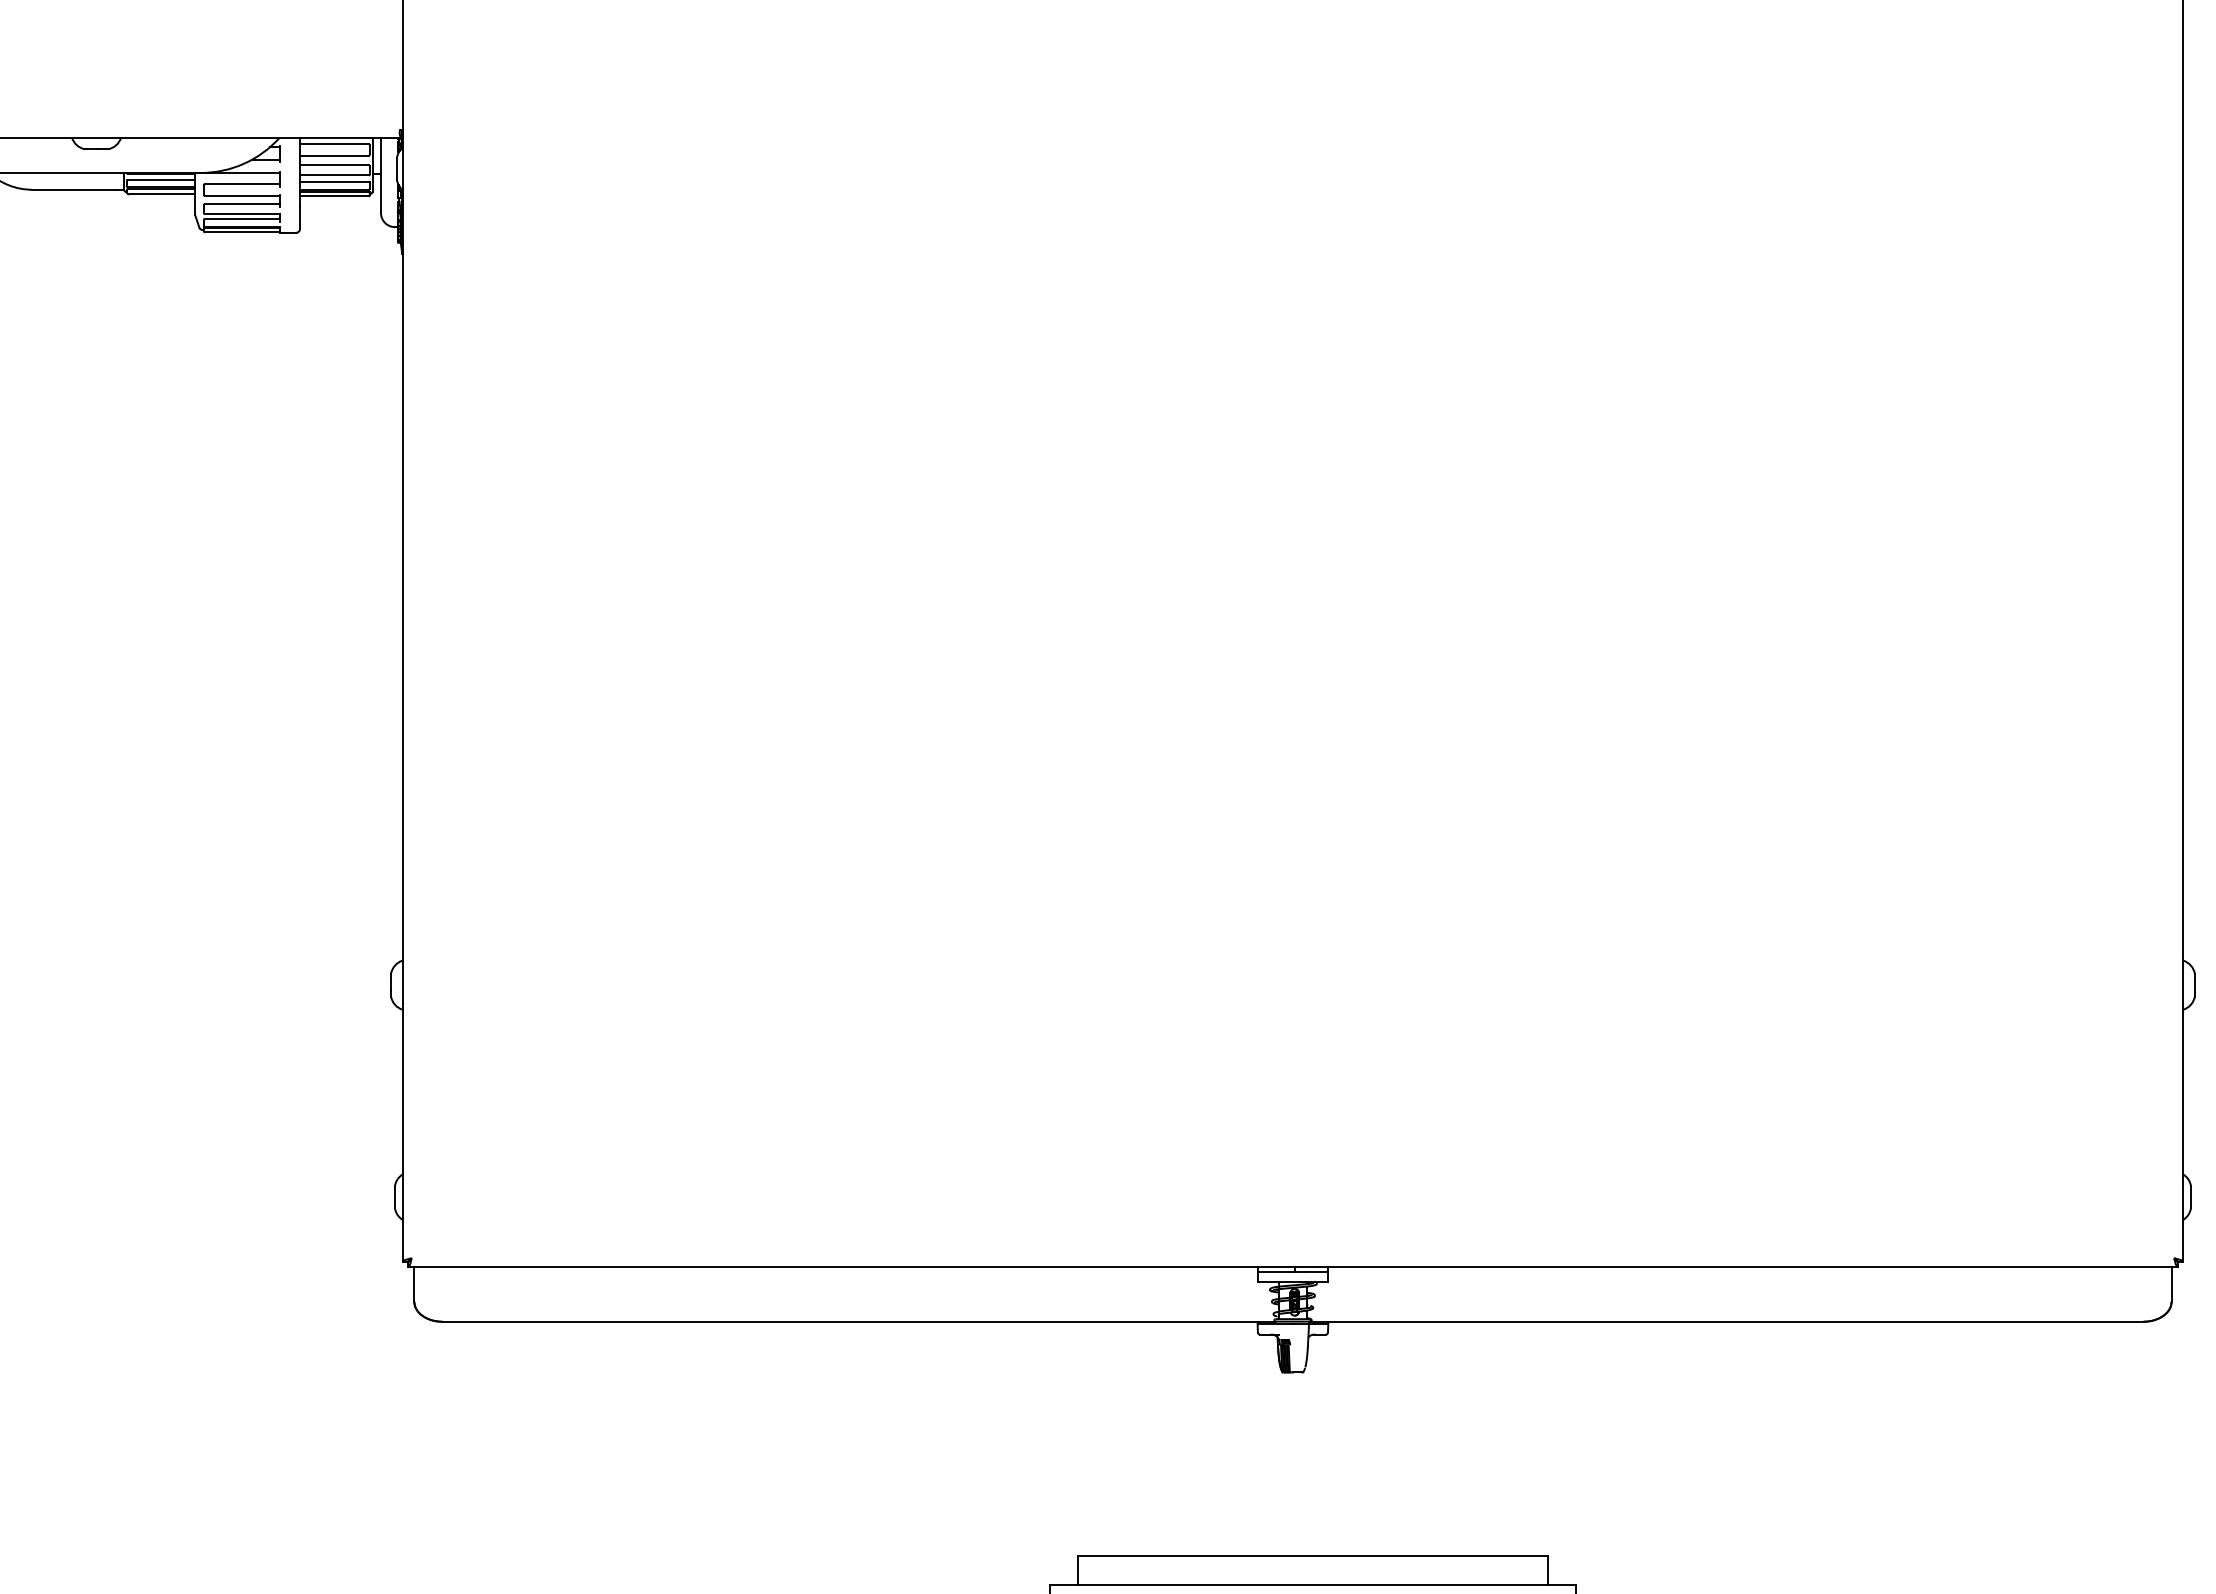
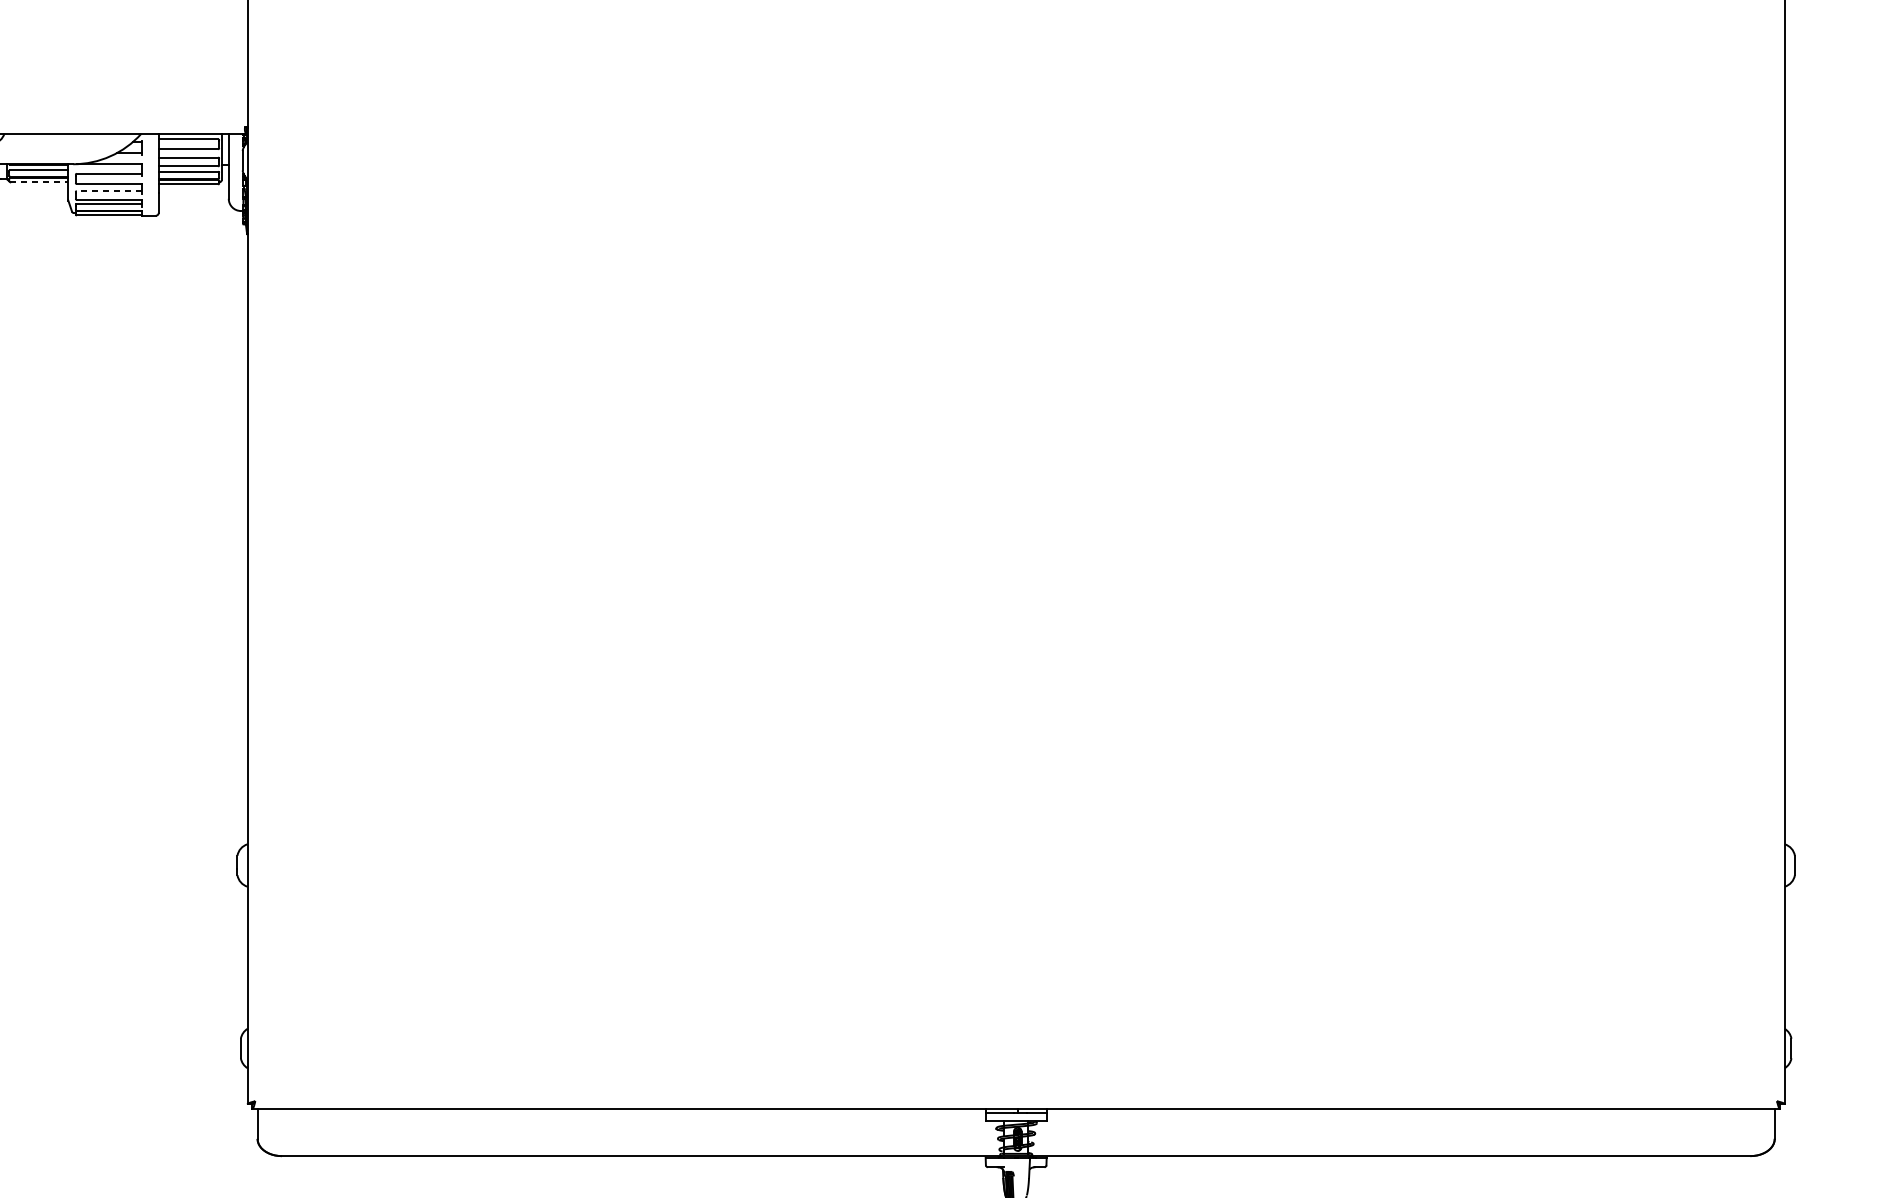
line: (161, 193) -> (39, 181), solid -> dashed
line: (242, 204) -> (109, 191), solid -> dashed

